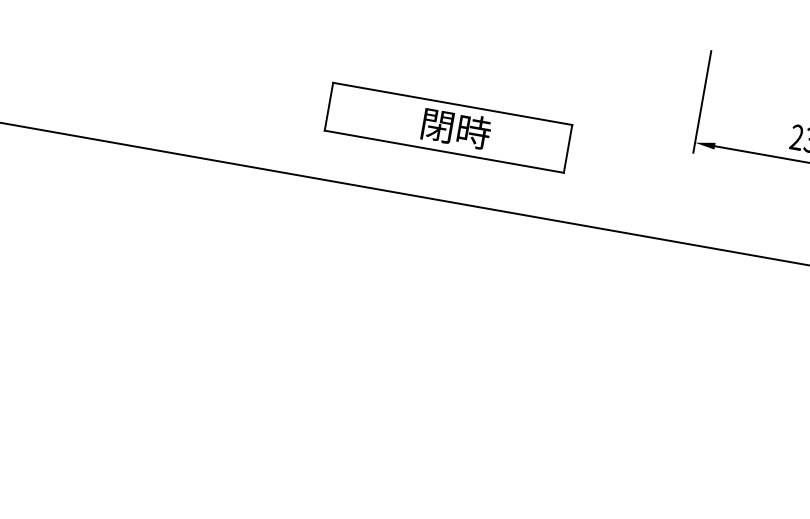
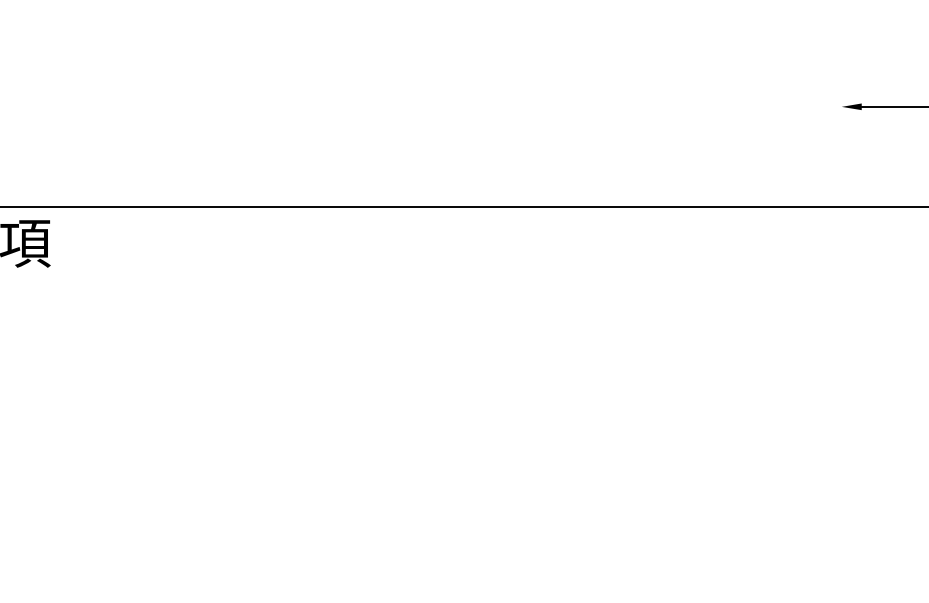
line: (702, 101) -> (841, 65), removed
part: (448, 127) -> (598, 134), removed

